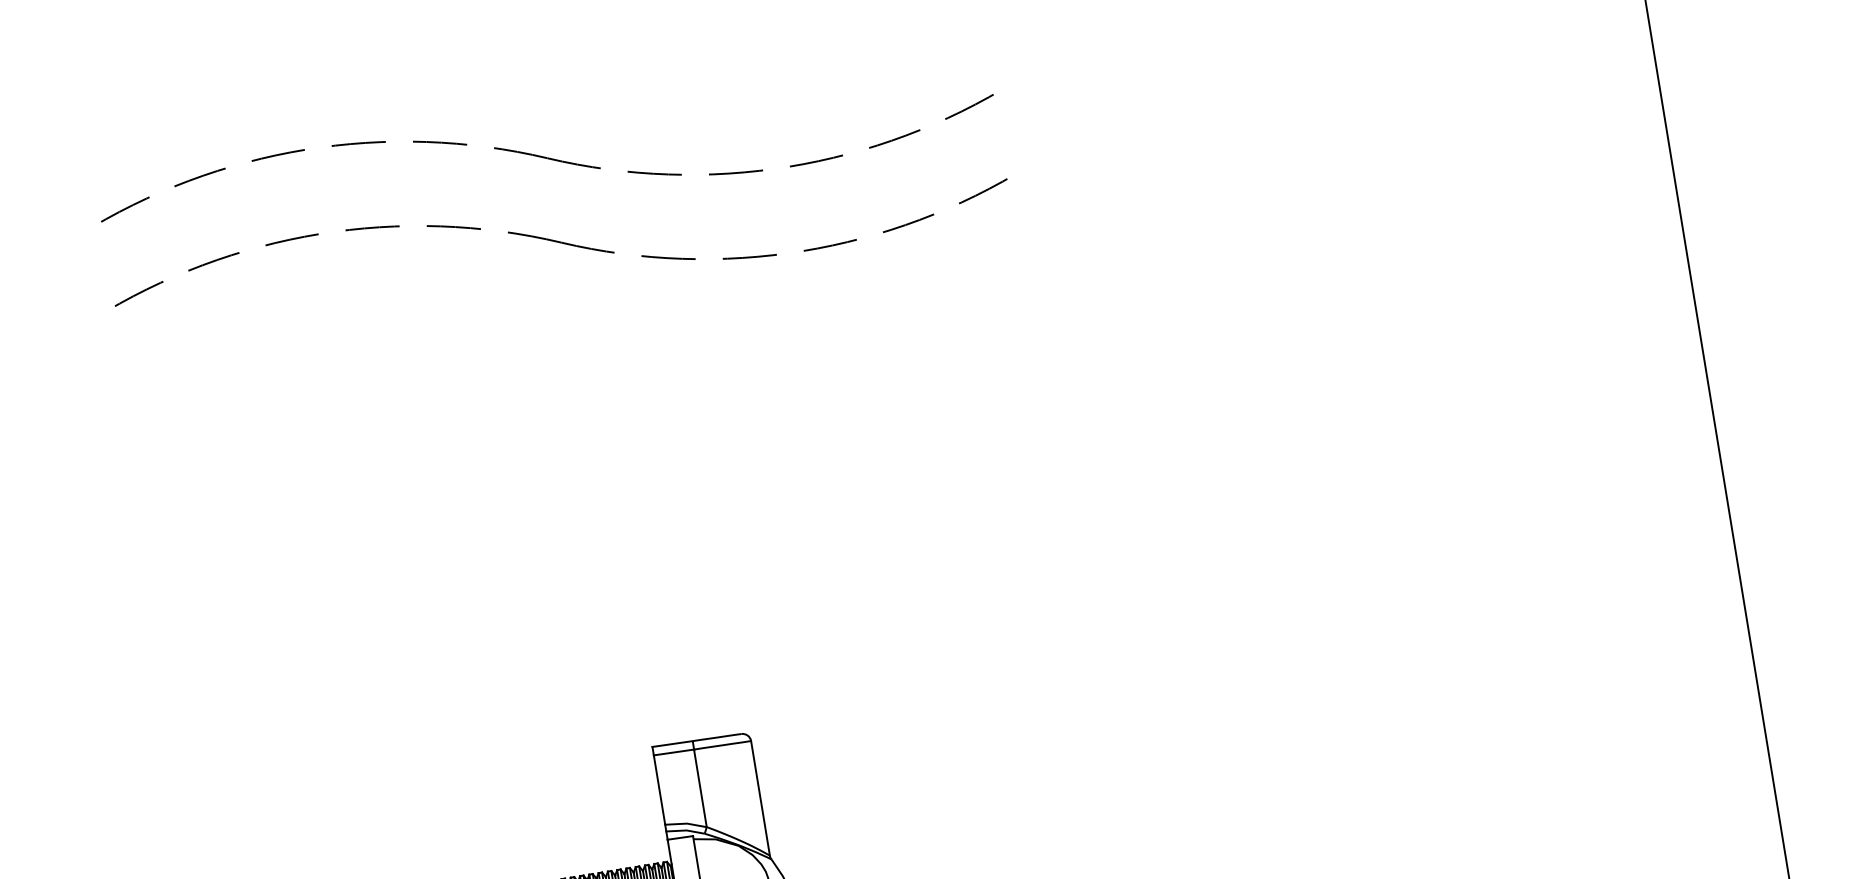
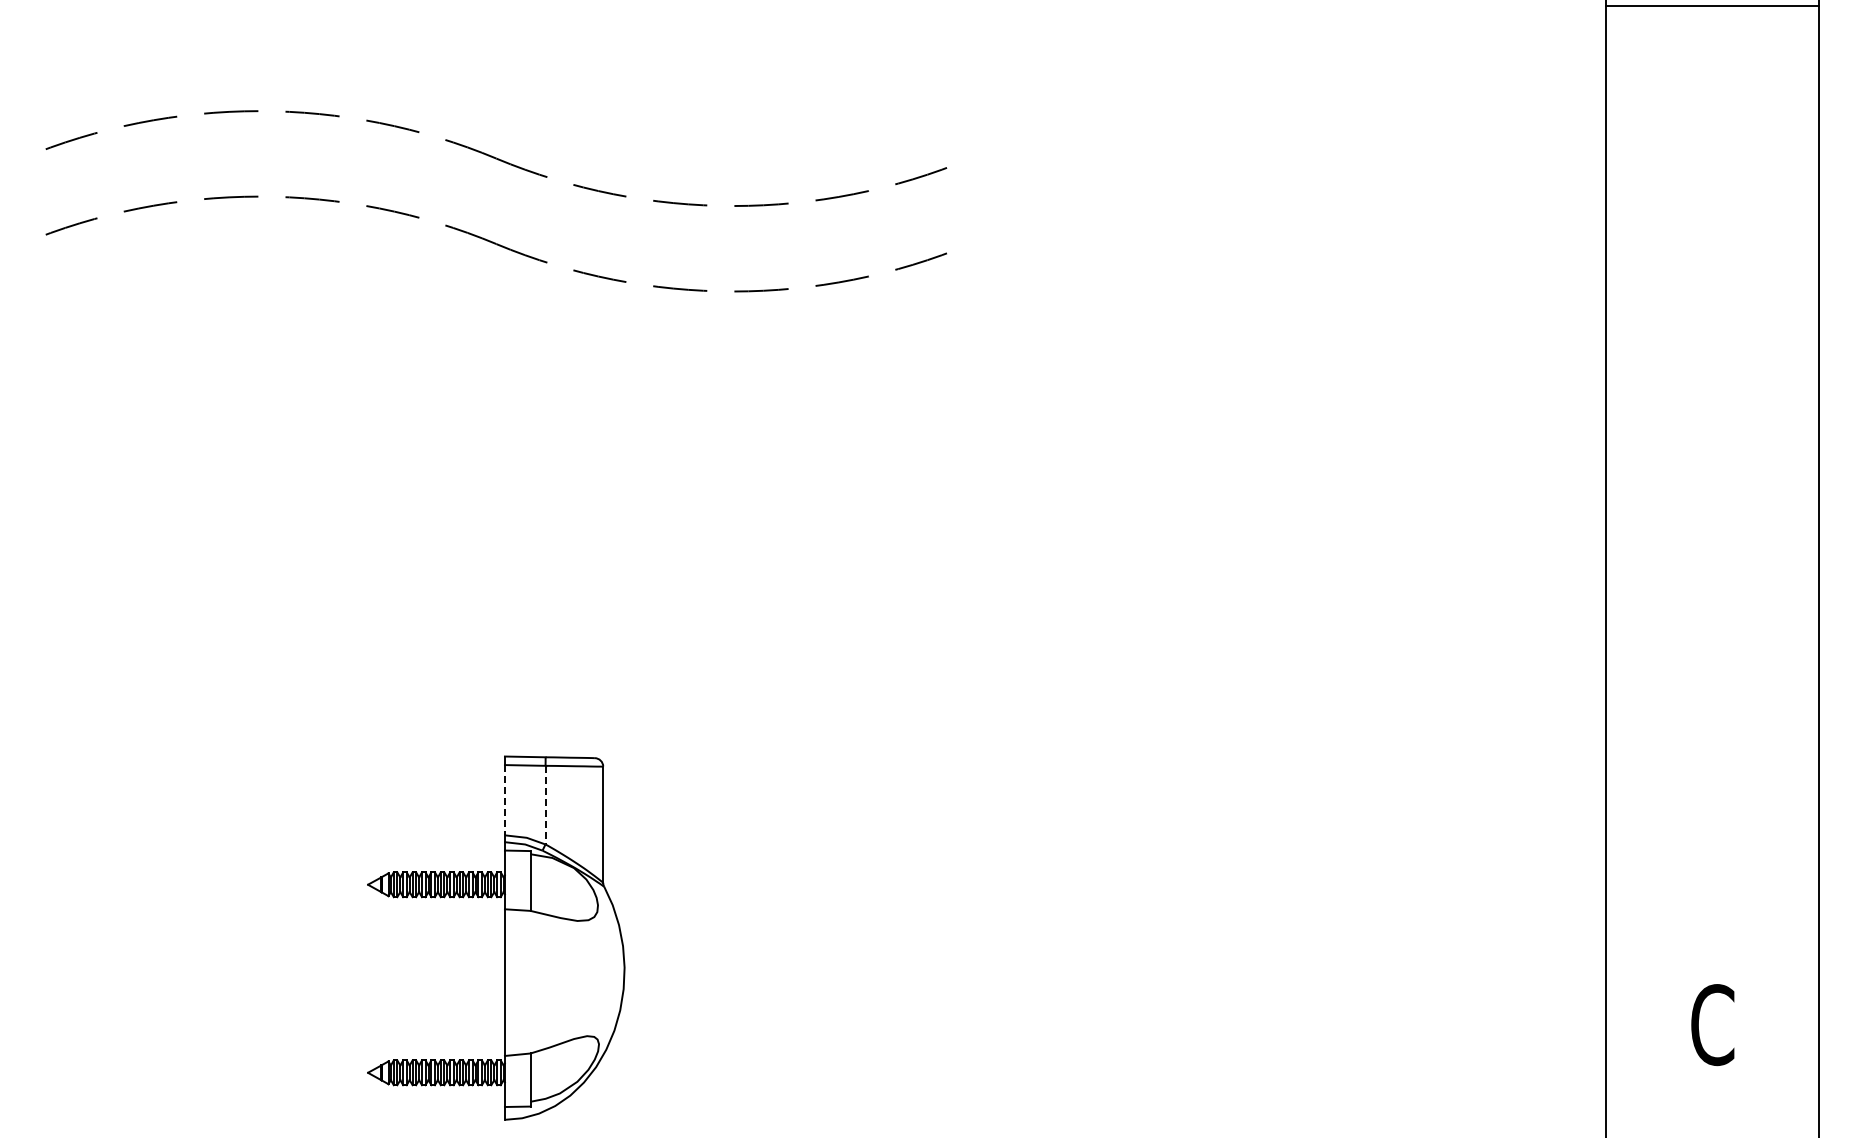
line: (700, 788) -> (545, 805), solid -> dashed
line: (659, 790) -> (504, 800), solid -> dashed

